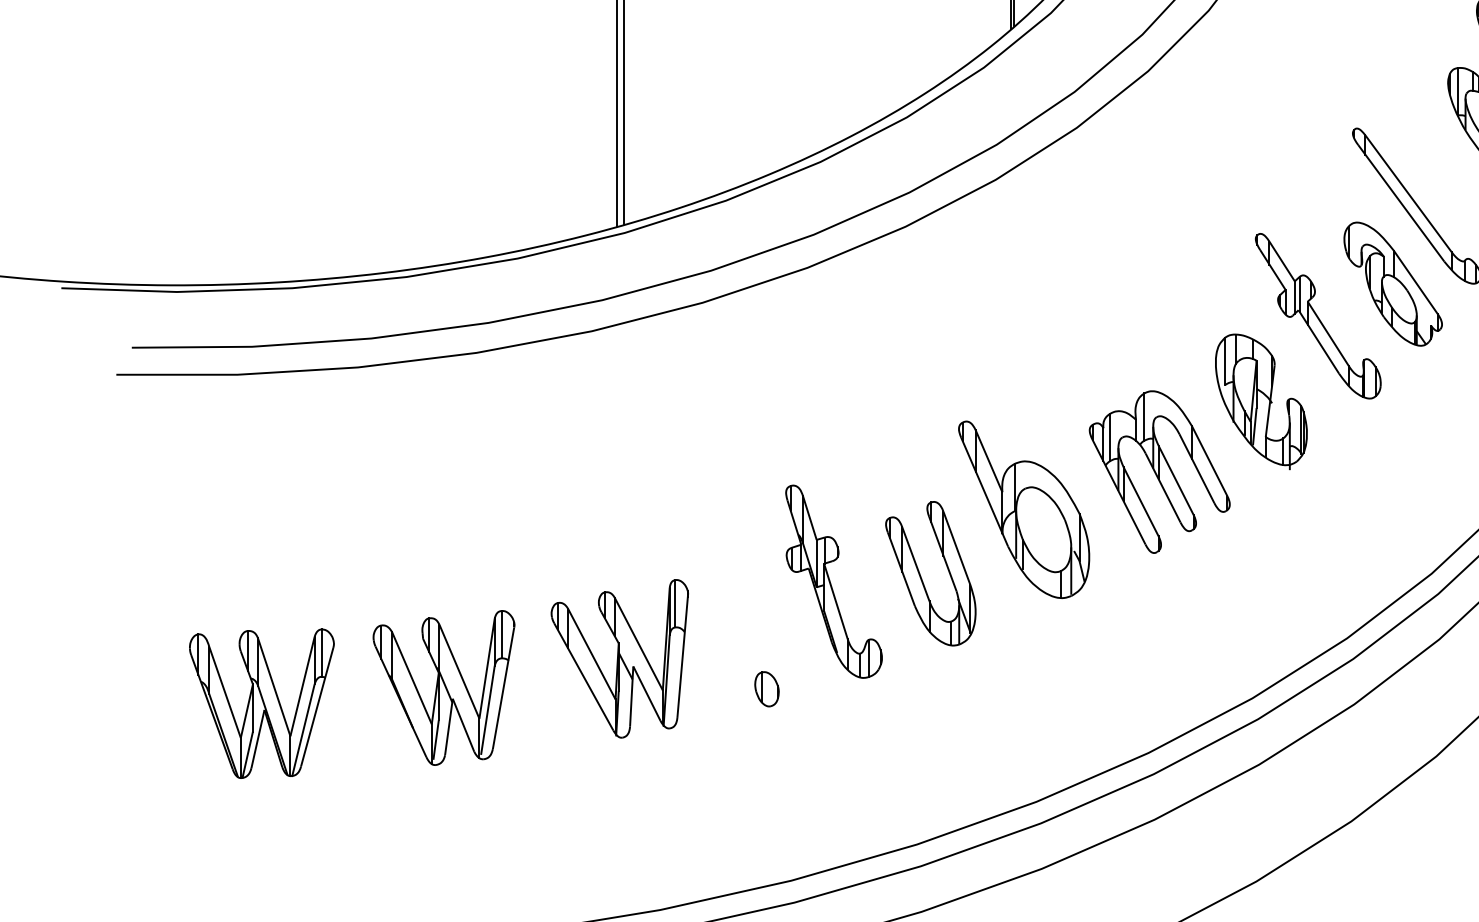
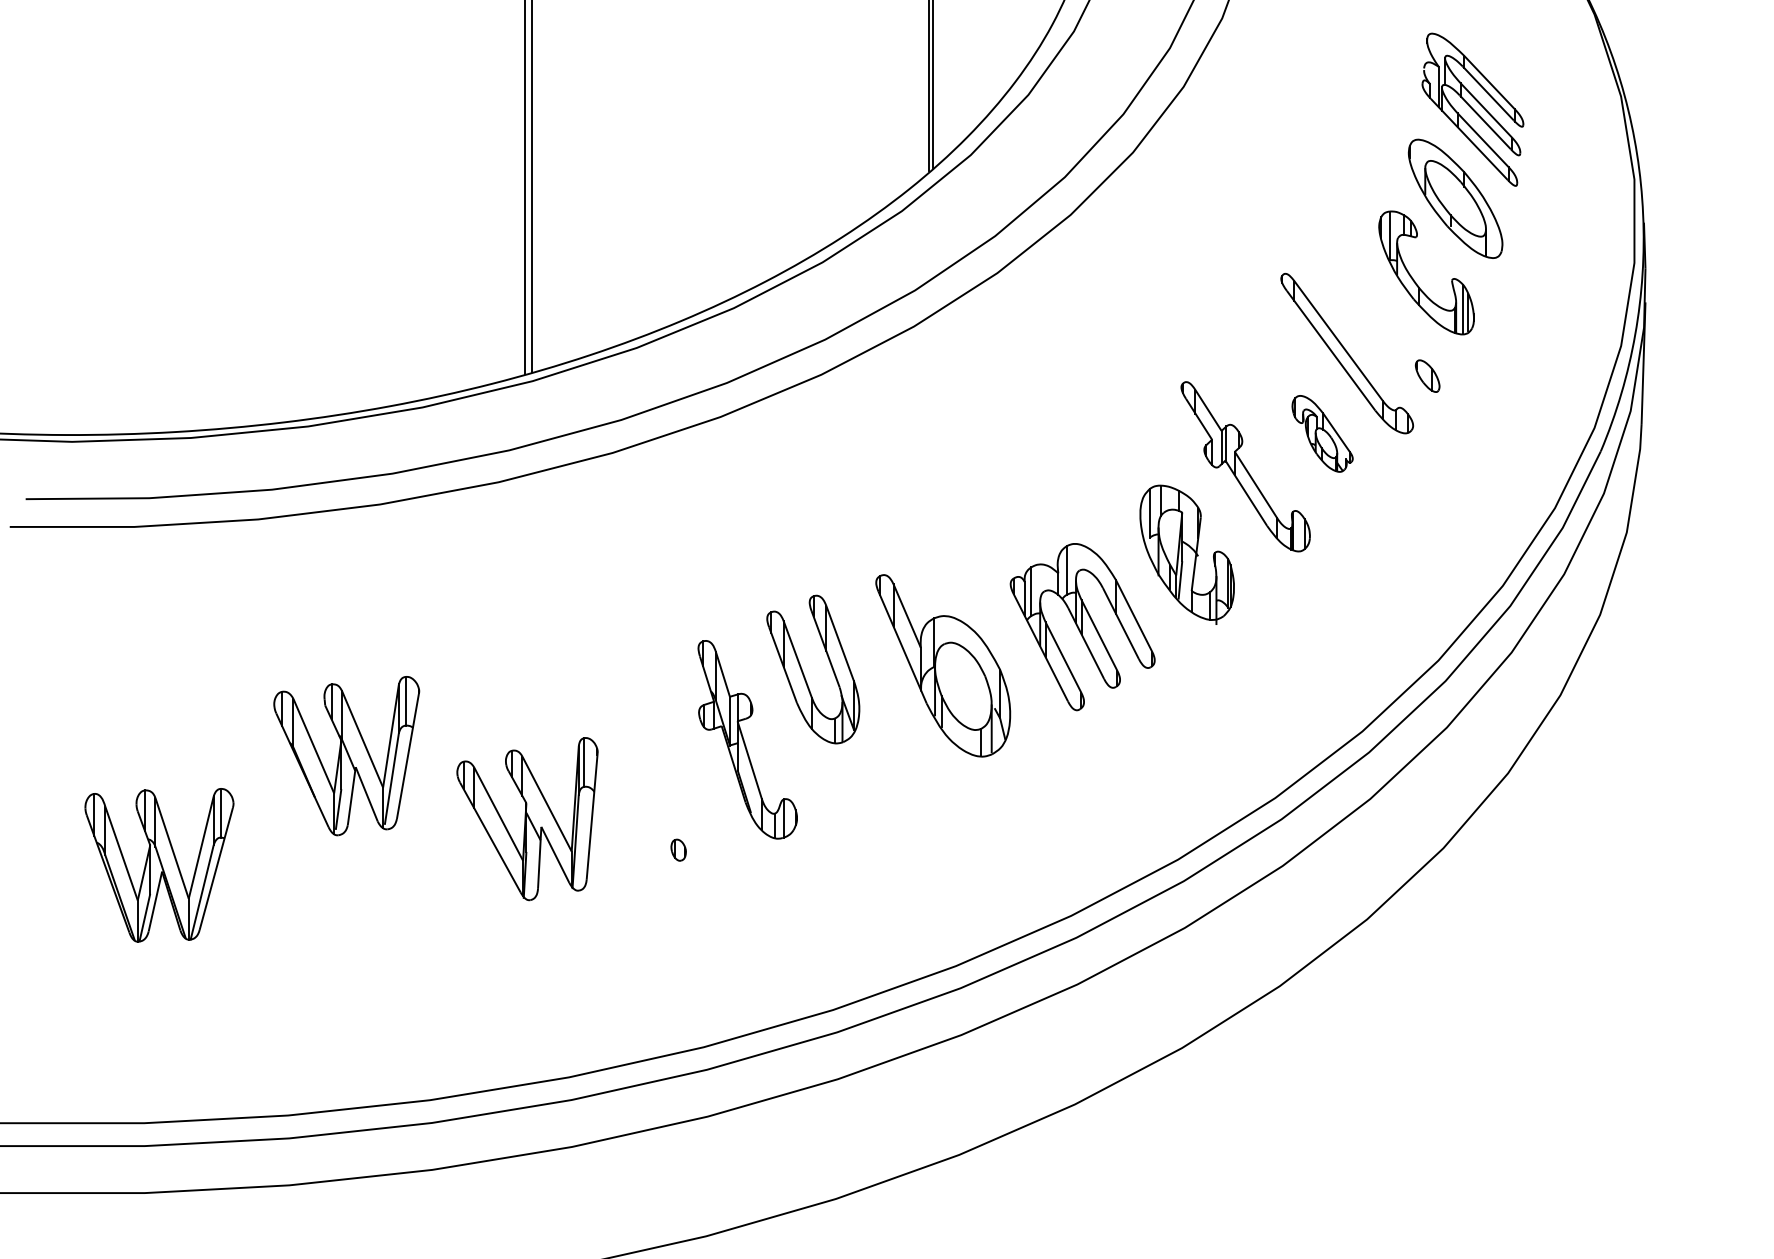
part: (1392, 283) -> (1322, 433), size x0.6
part: (921, 575) -> (803, 671), moved
part: (443, 688) -> (346, 756), moved
part: (766, 688) -> (678, 849), size x0.6

